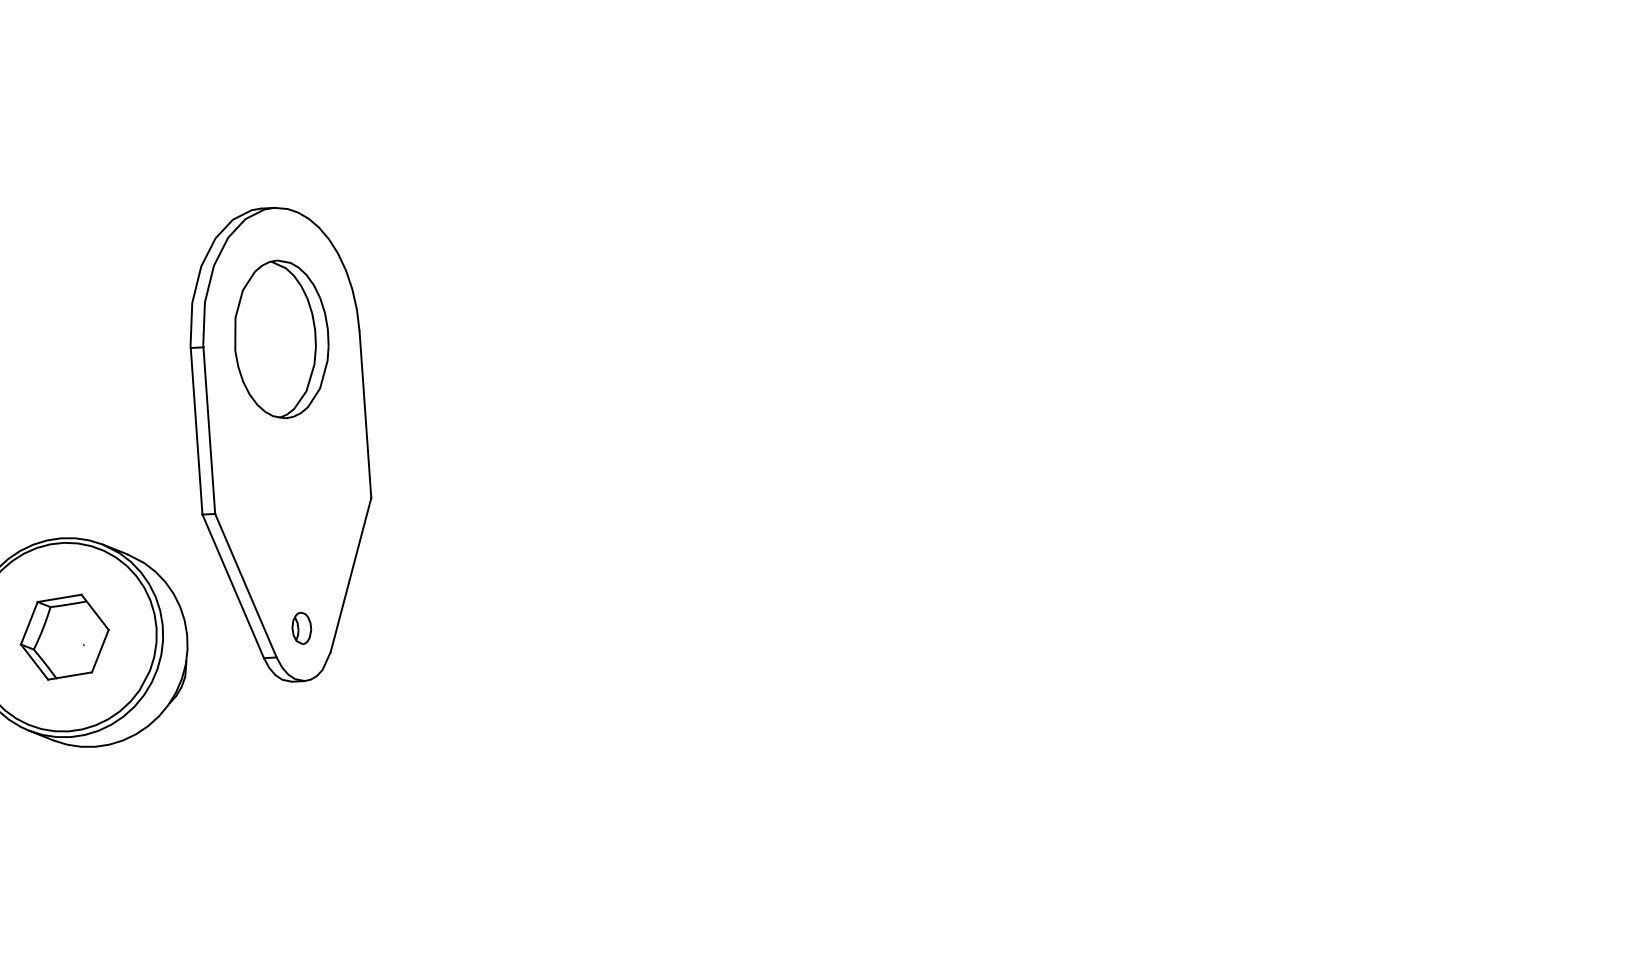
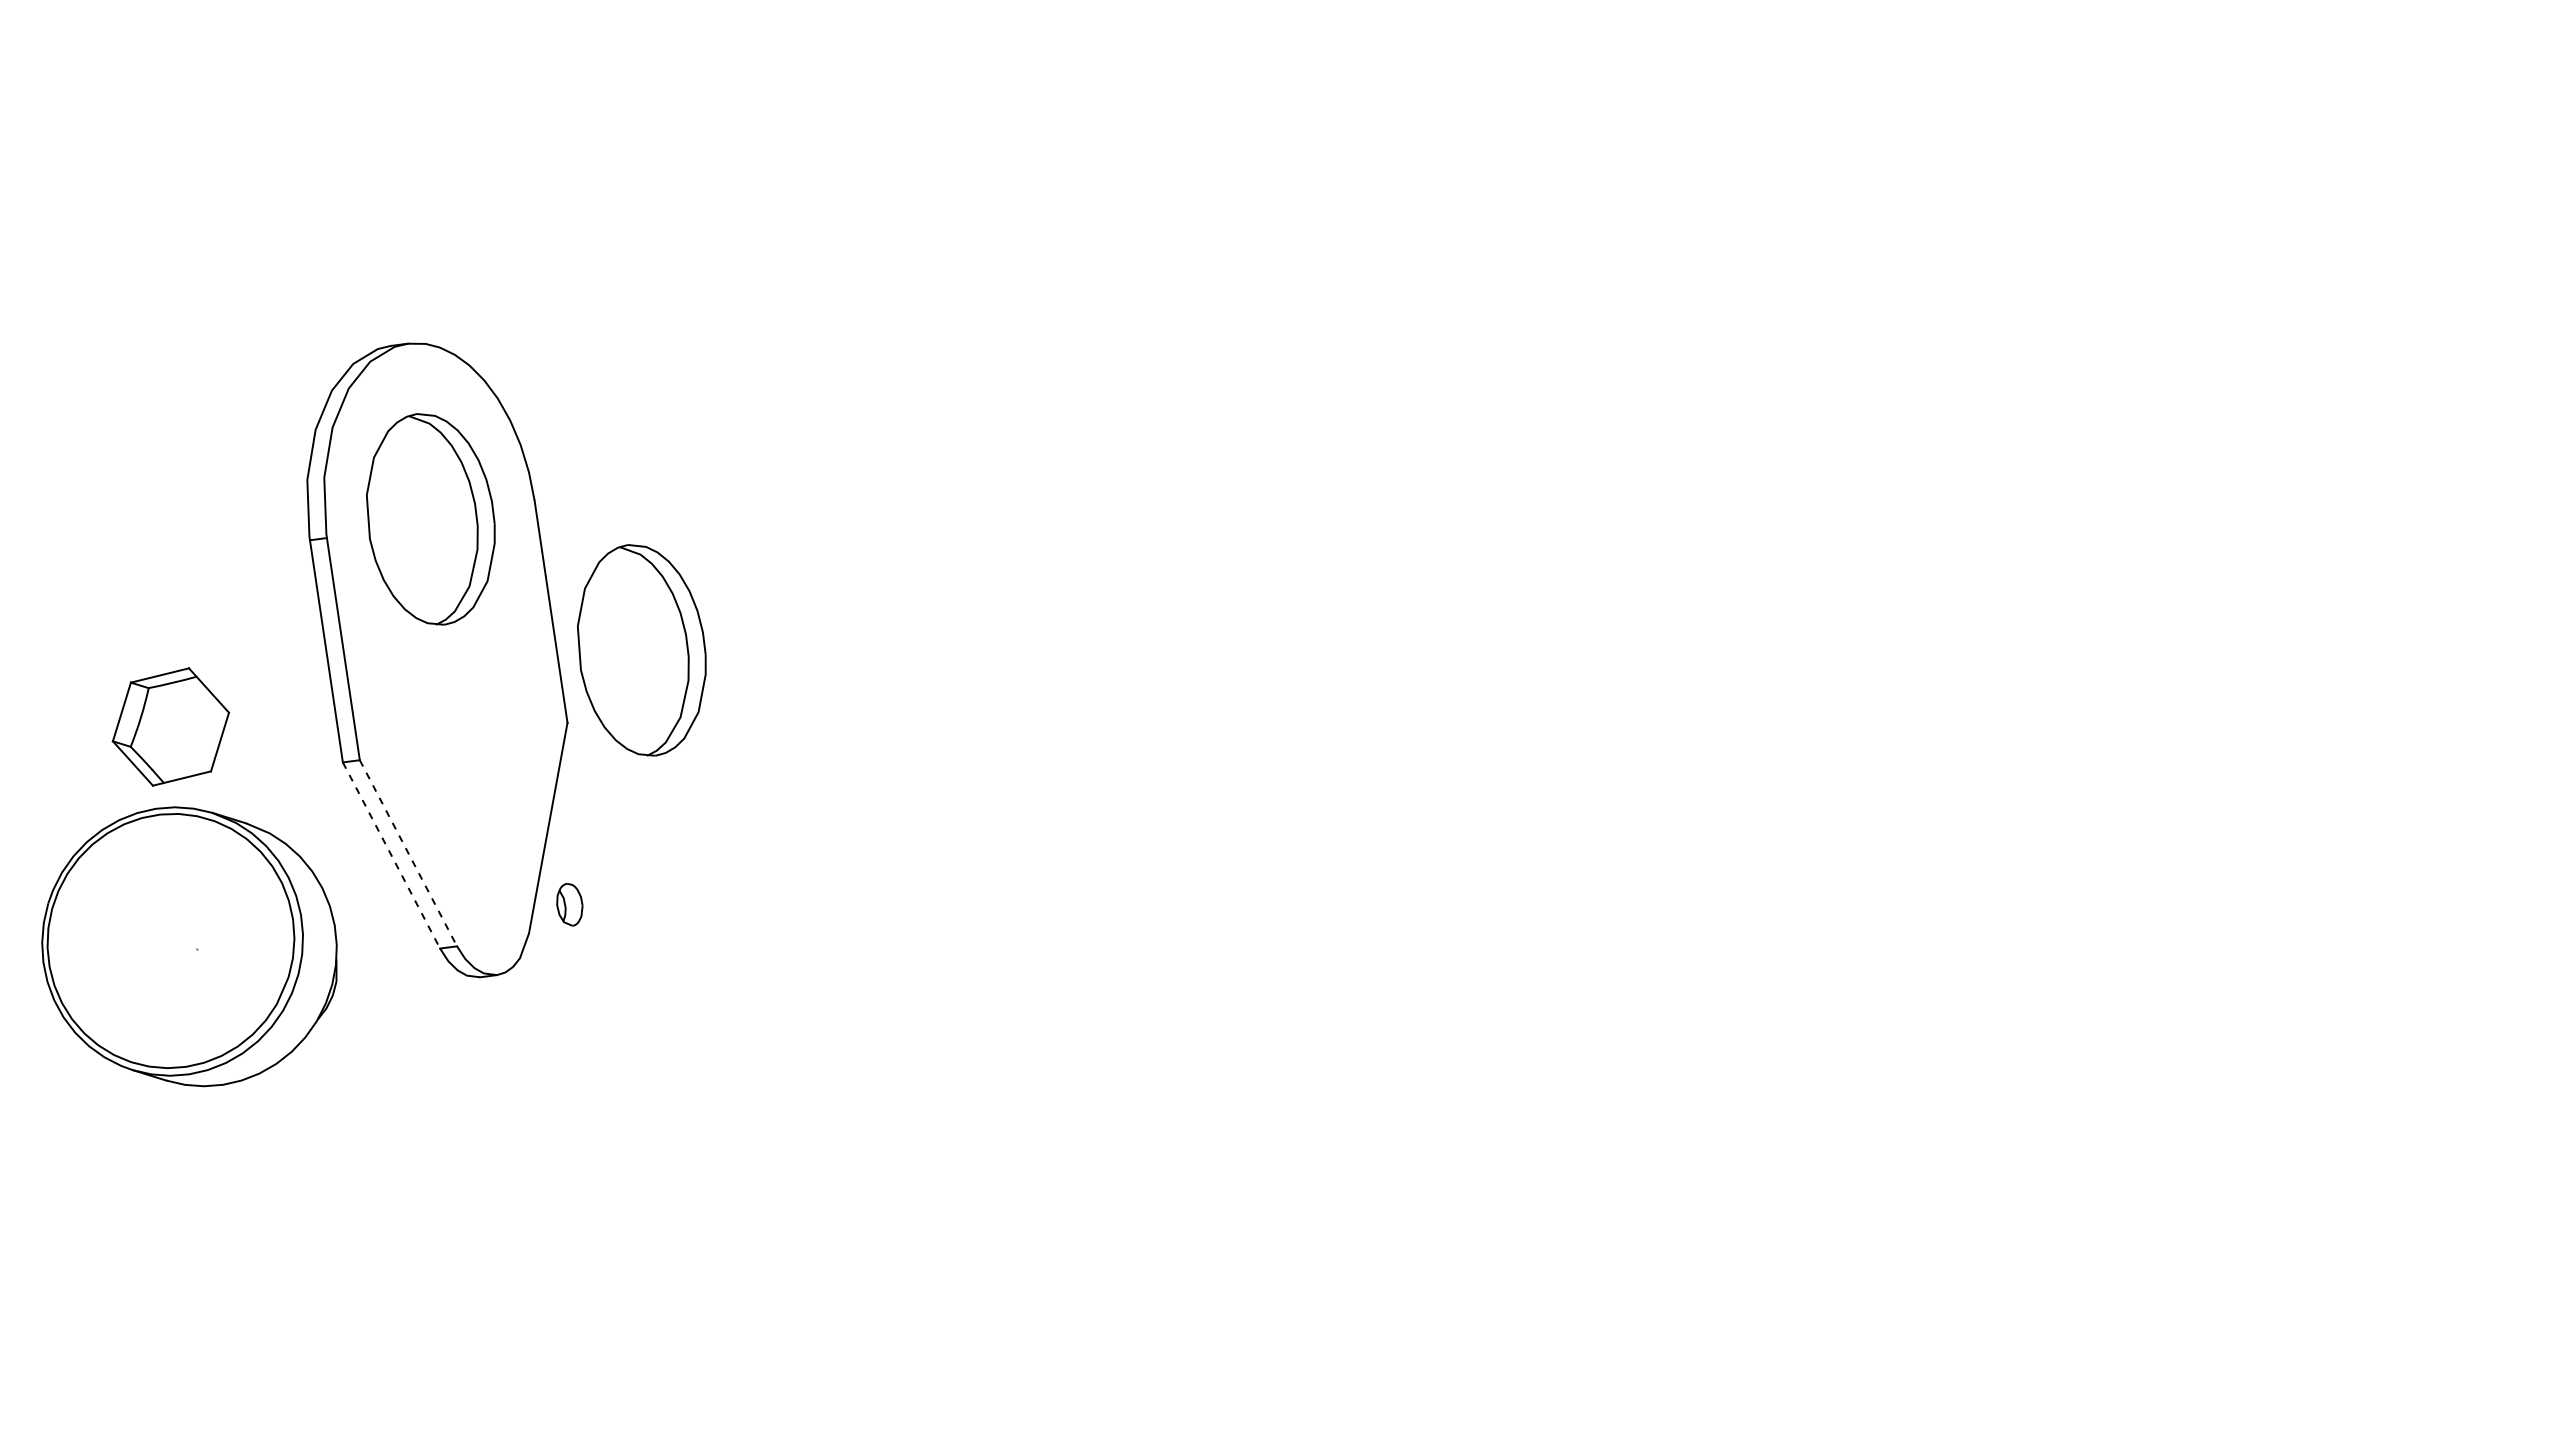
part: (430, 448) -> (641, 650), added
line: (245, 585) -> (408, 853), solid -> dashed
line: (233, 586) -> (391, 855), solid -> dashed
part: (301, 628) -> (569, 904), moved
part: (64, 636) -> (170, 726), moved

